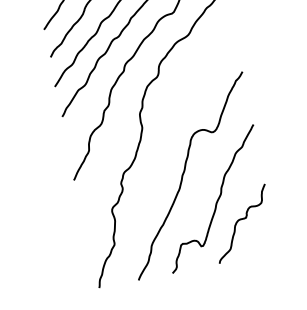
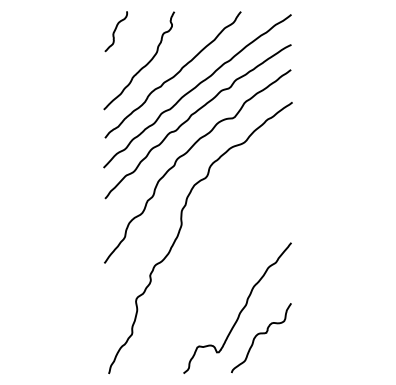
curve: (184, 173) -> (214, 277), removed

